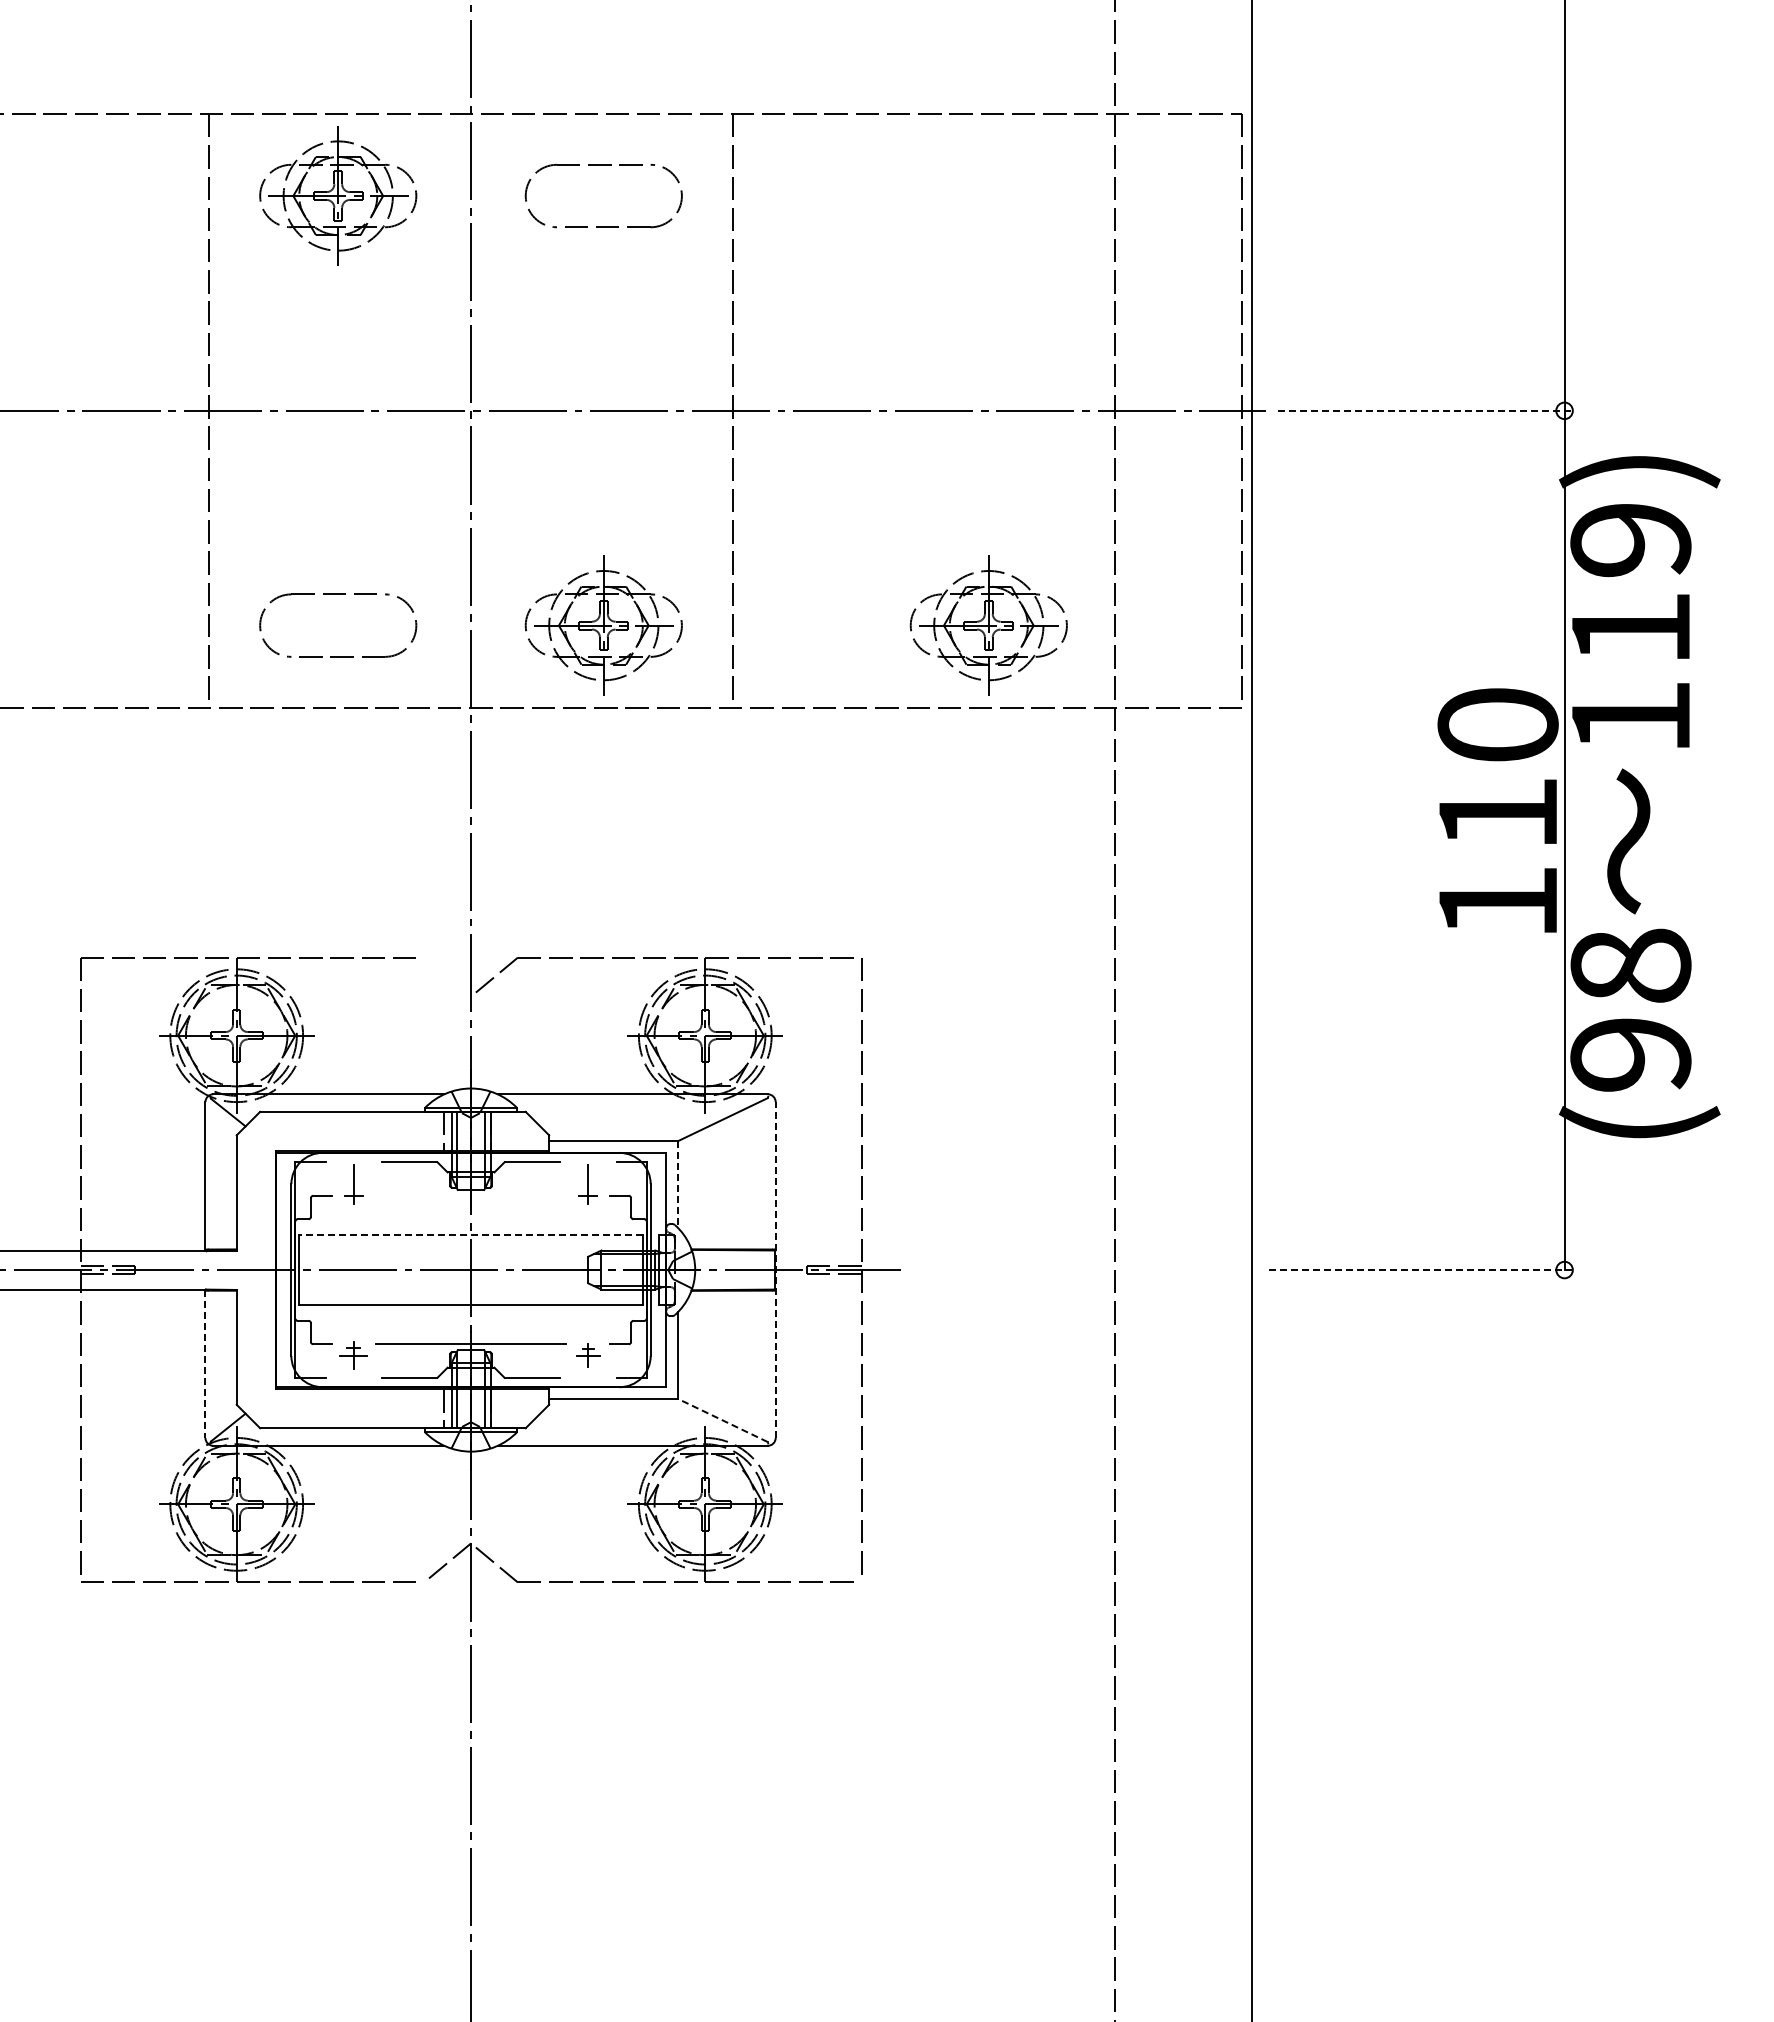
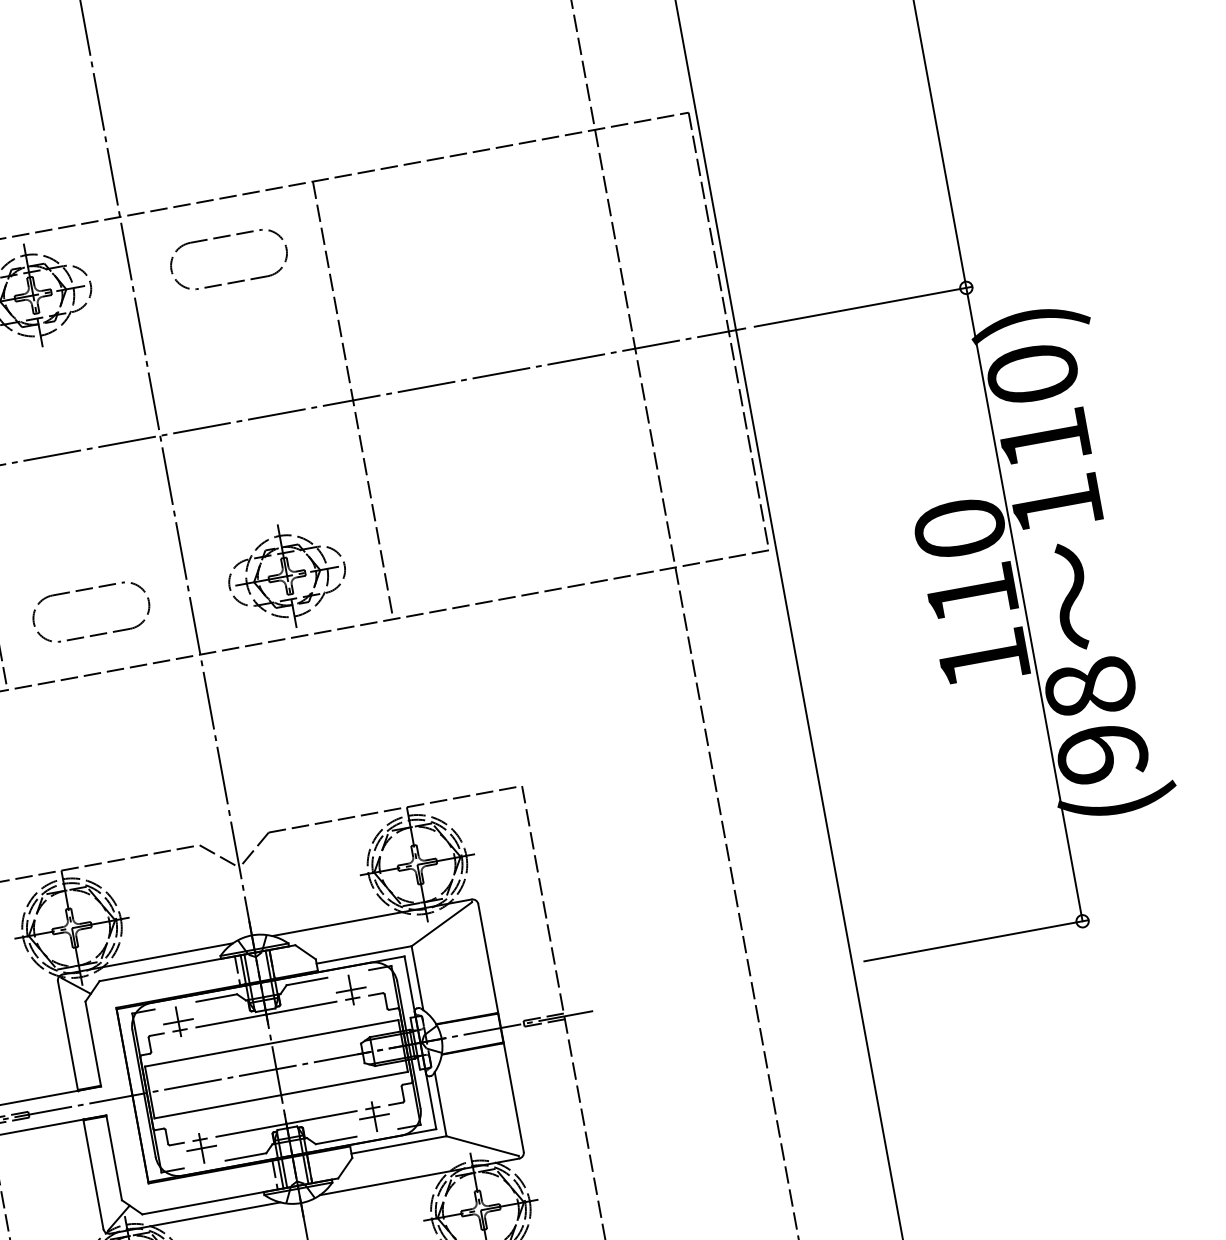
line: (1425, 410) -> (863, 306), dashed -> solid
text: (1630, 540) -> (1032, 374), 119) -> 110)
part: (988, 625) -> (570, 524), removed
line: (447, 976) -> (219, 856), added
line: (353, 1184) -> (178, 1022), added
line: (587, 1184) -> (350, 990), added
line: (678, 1185) -> (417, 978), dashed -> solid
line: (470, 1195) -> (265, 1014), added
line: (471, 1234) -> (272, 1042), dashed -> solid
line: (775, 1270) -> (500, 1028), dashed -> solid
line: (1420, 1270) -> (976, 941), dashed -> solid
part: (353, 1355) -> (201, 1148), size x1.43
part: (588, 1355) -> (374, 1116), size x1.67
line: (205, 1364) -> (93, 1174), dashed -> solid
line: (722, 1420) -> (482, 1146), dashed -> solid

